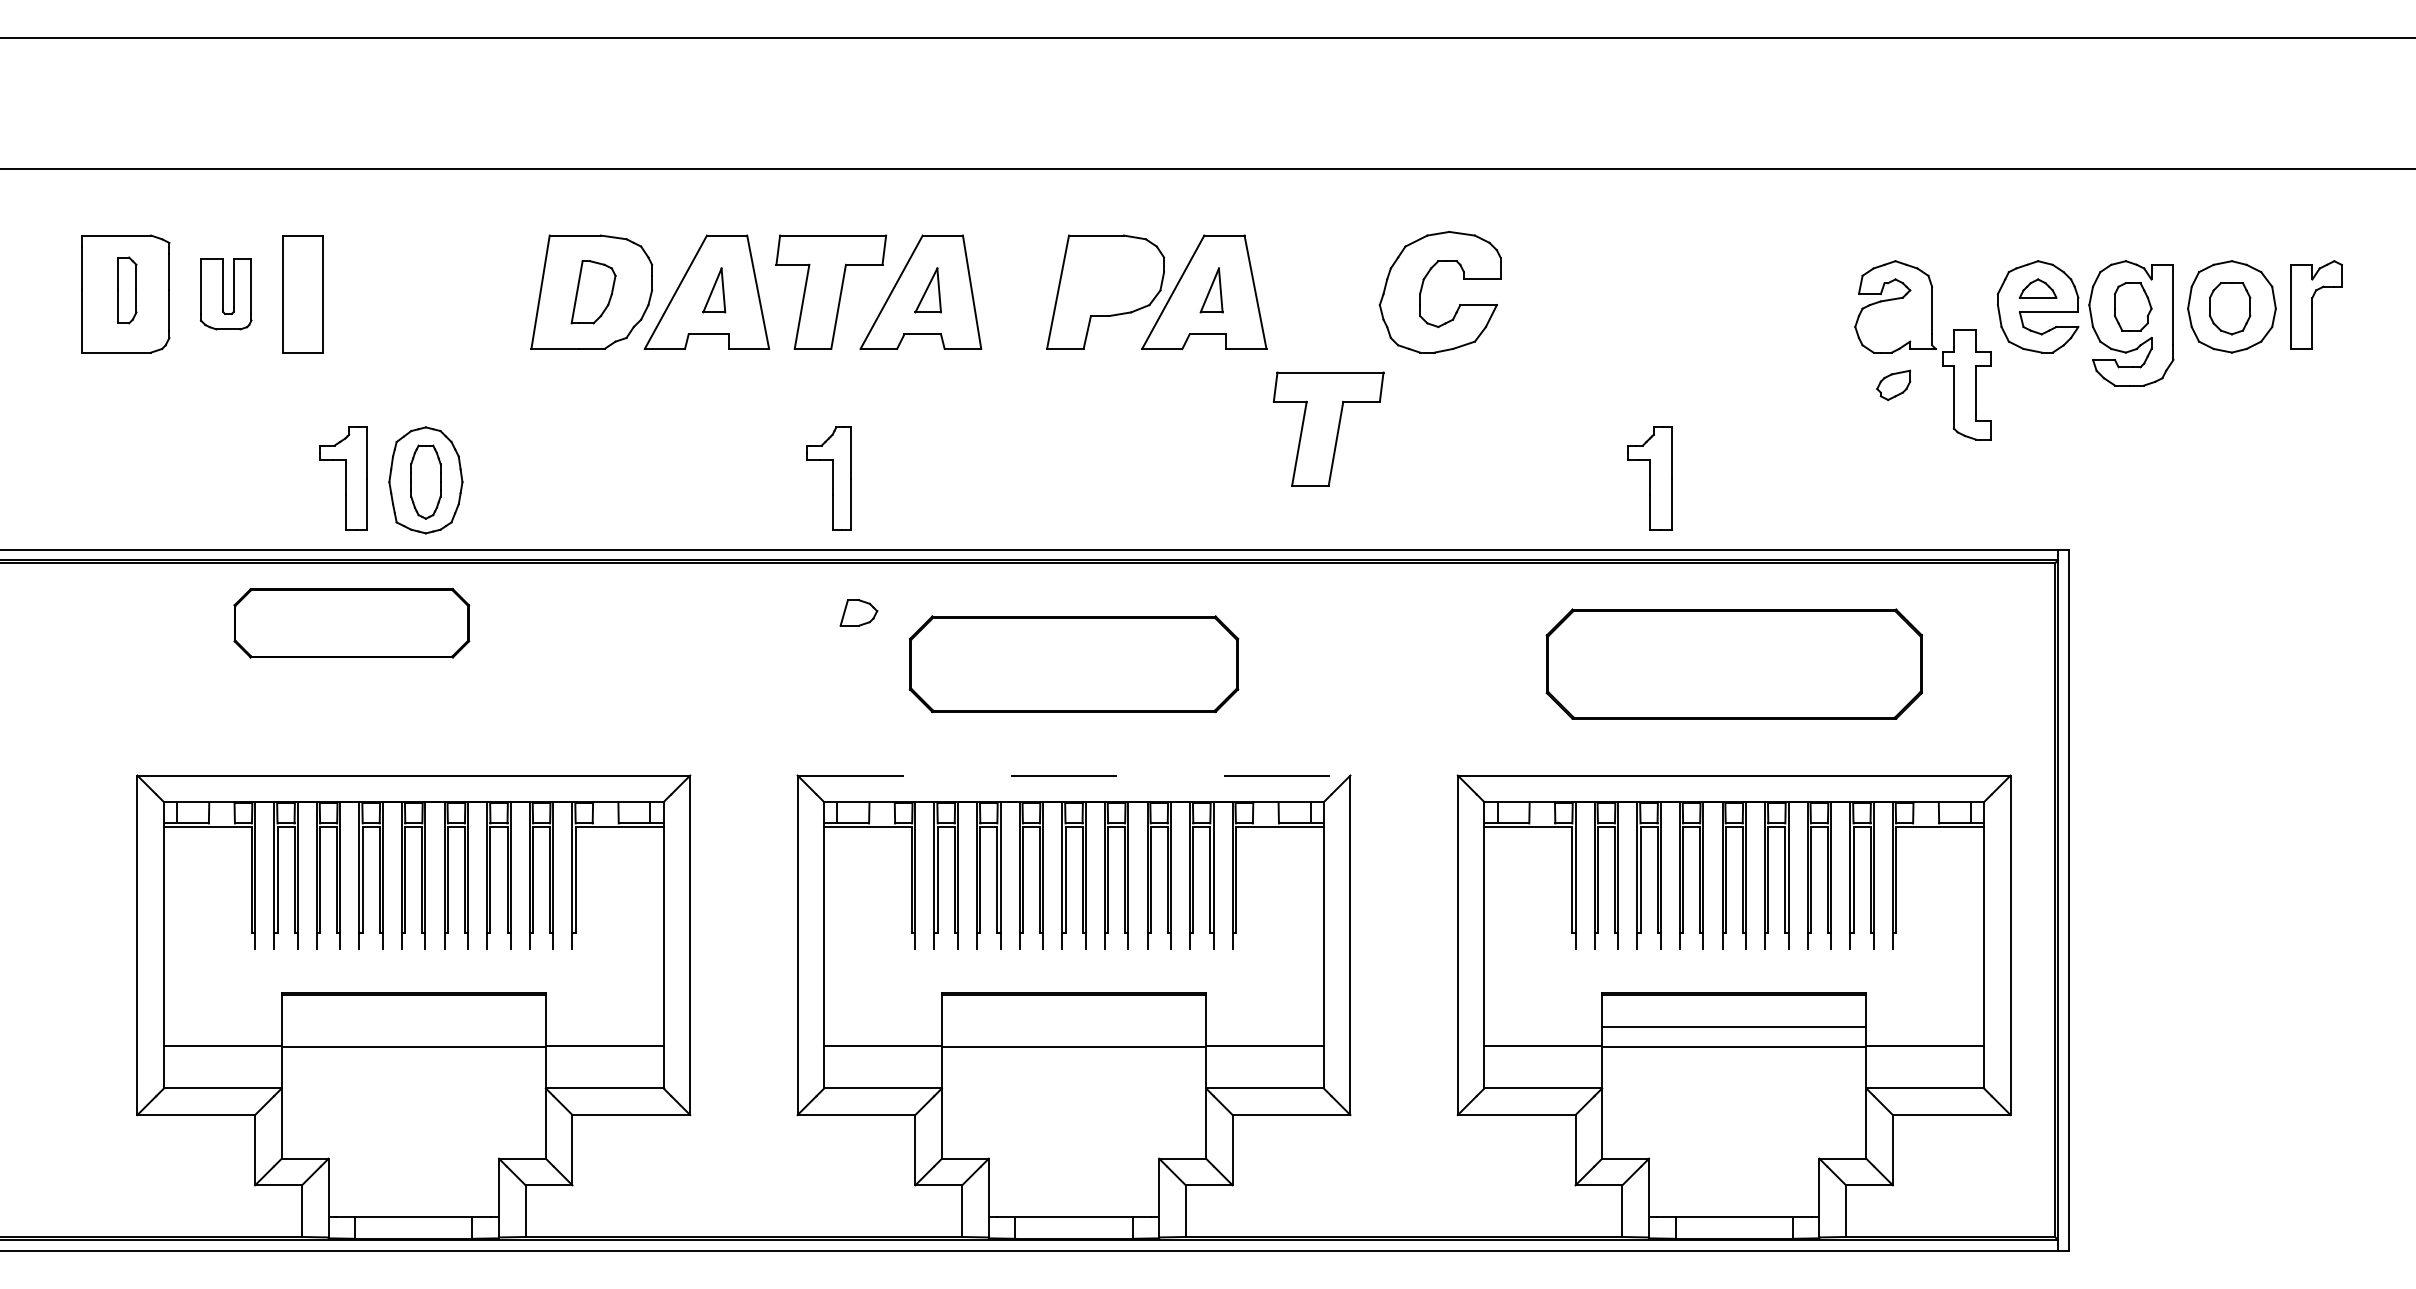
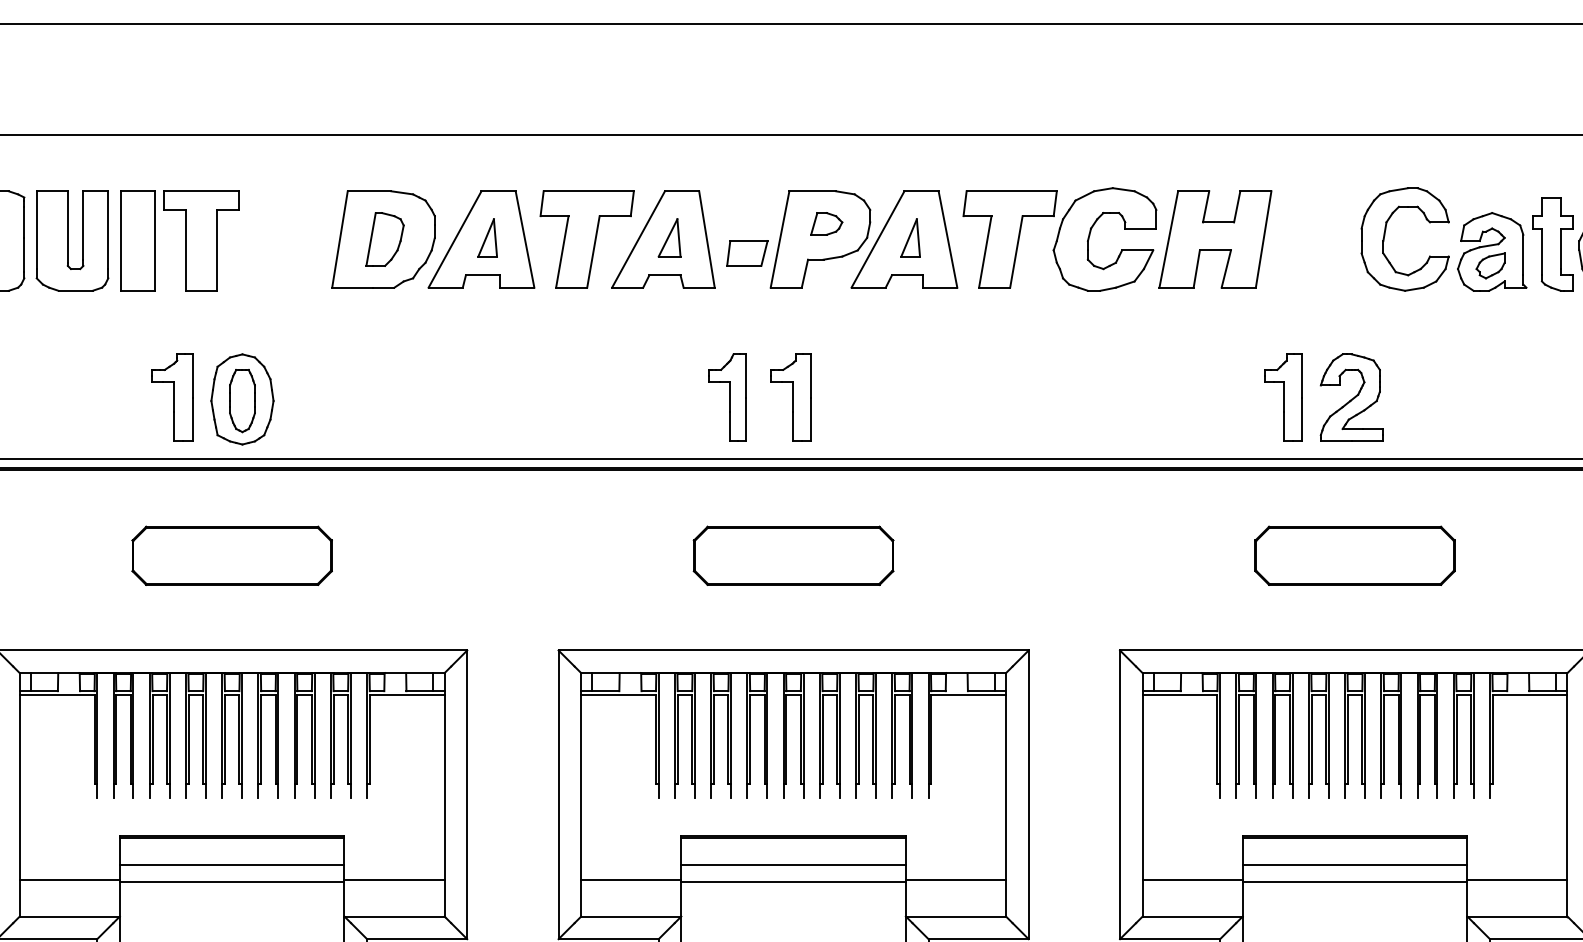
part: (1769, 289) -> (1385, 237), added
part: (1569, 291) -> (1214, 238), added
part: (226, 294) -> (72, 241), size x1.67
part: (377, 294) -> (201, 241), added
part: (1019, 308) -> (747, 253), added
part: (1966, 384) -> (1552, 243), moved
part: (1893, 385) -> (1490, 266), moved
part: (1328, 428) -> (1010, 238), moved
part: (828, 478) -> (726, 397), moved
part: (1070, 478) -> (790, 397), added
part: (1730, 478) -> (1351, 397), added
part: (858, 612) -> (826, 223), moved
part: (351, 623) -> (231, 556), moved
part: (1073, 664) -> (793, 556), size x0.71
part: (1733, 664) -> (1354, 556), size x0.62
line: (1074, 775) -> (794, 650), dashed -> solid
line: (413, 1027) -> (231, 864), added
line: (1073, 1027) -> (793, 864), added

